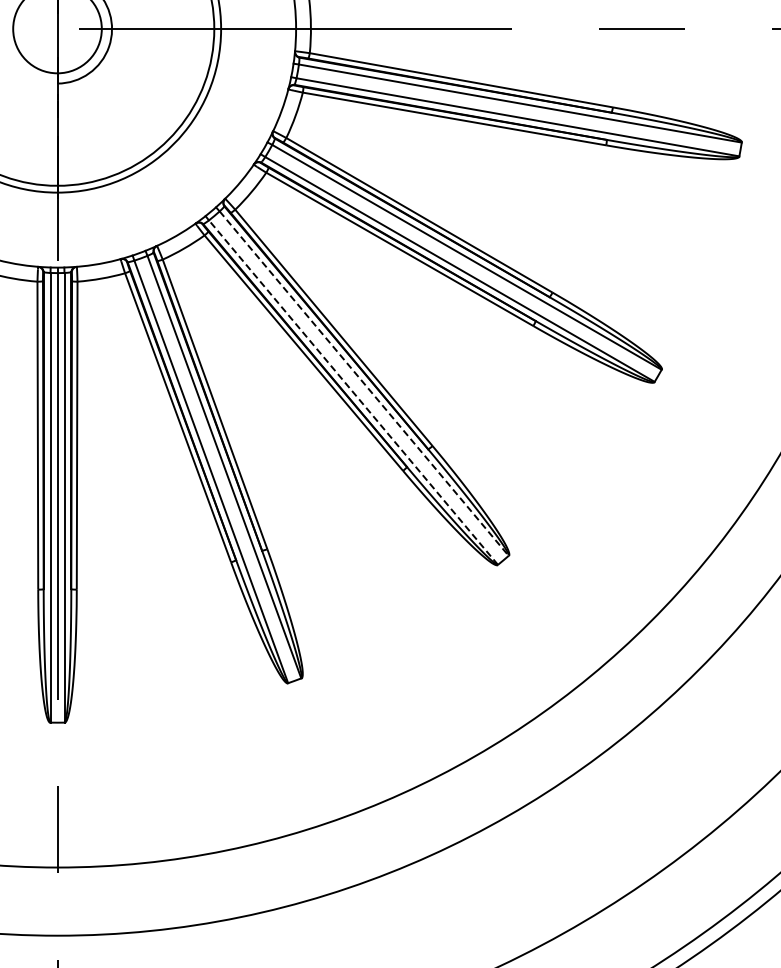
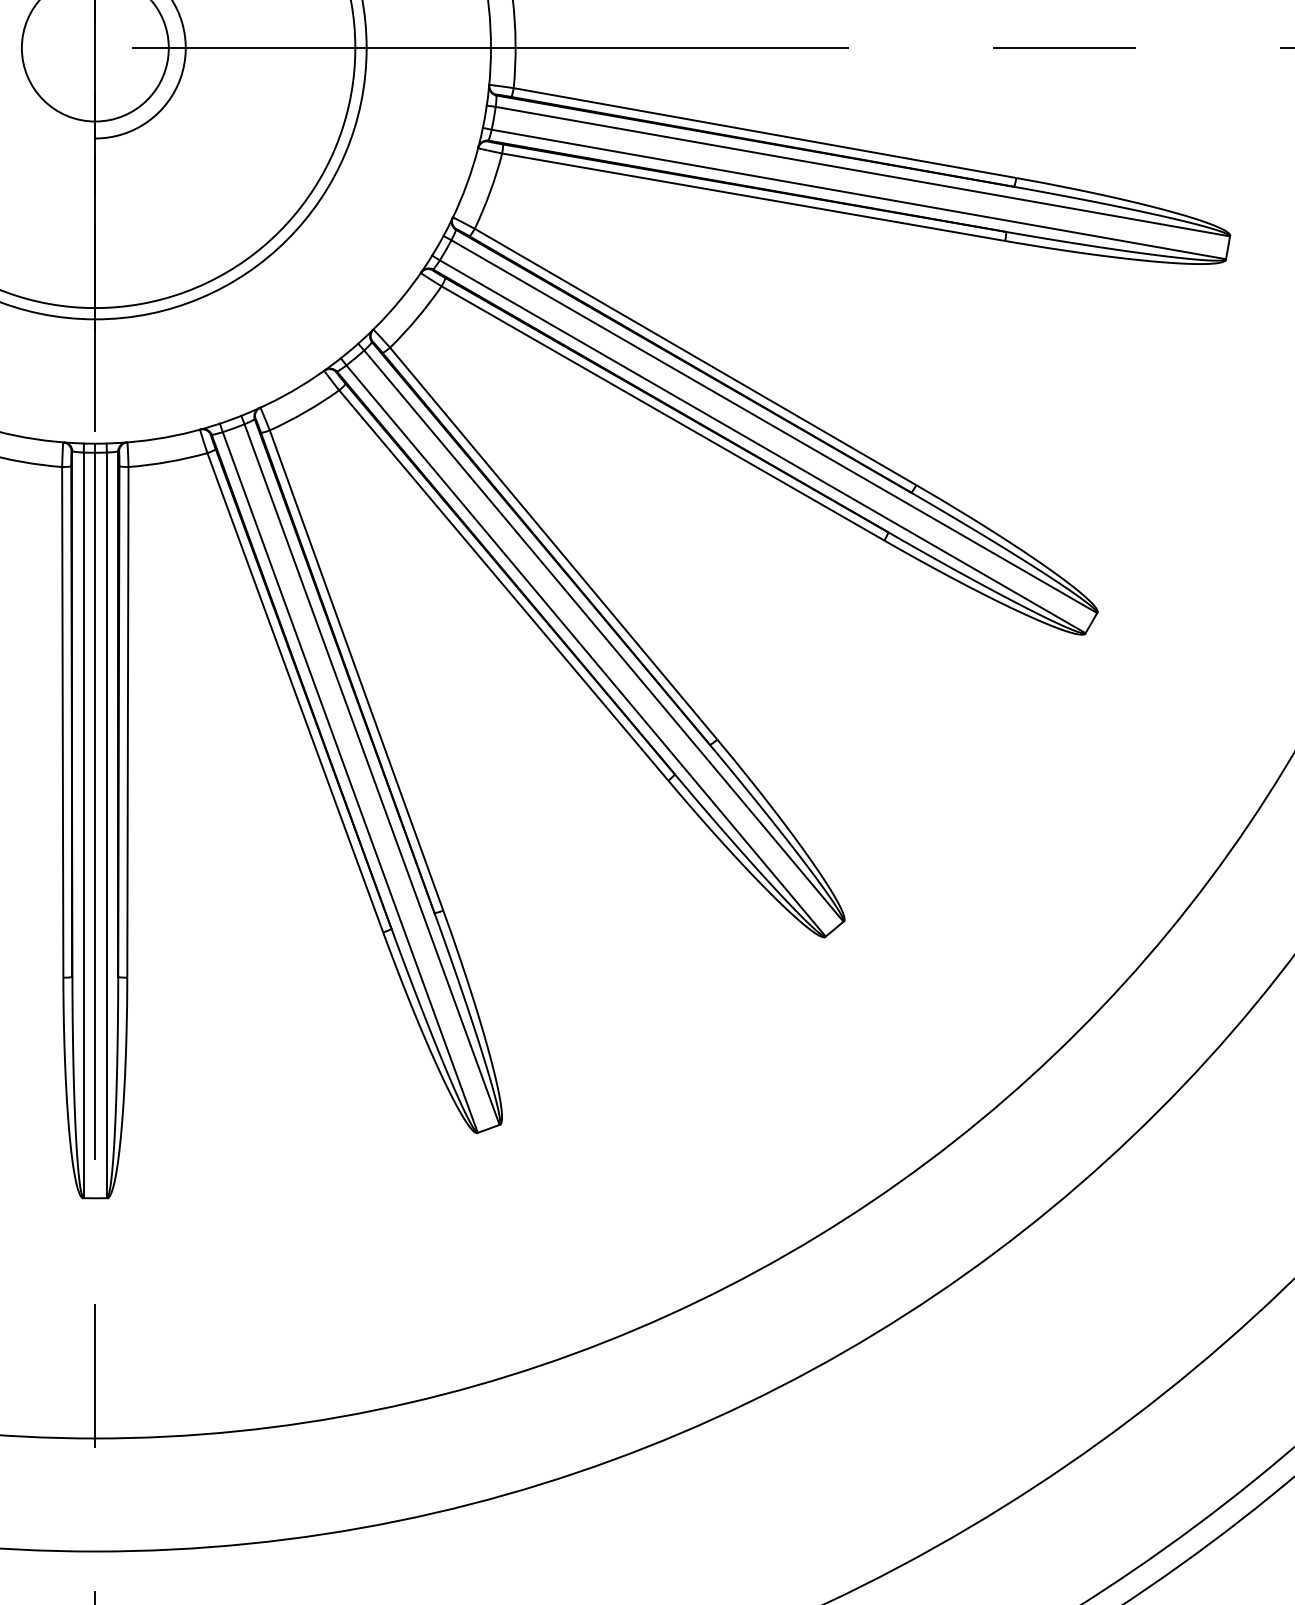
line: (364, 383) -> (604, 635), dashed -> solid
line: (353, 392) -> (586, 650), dashed -> solid

